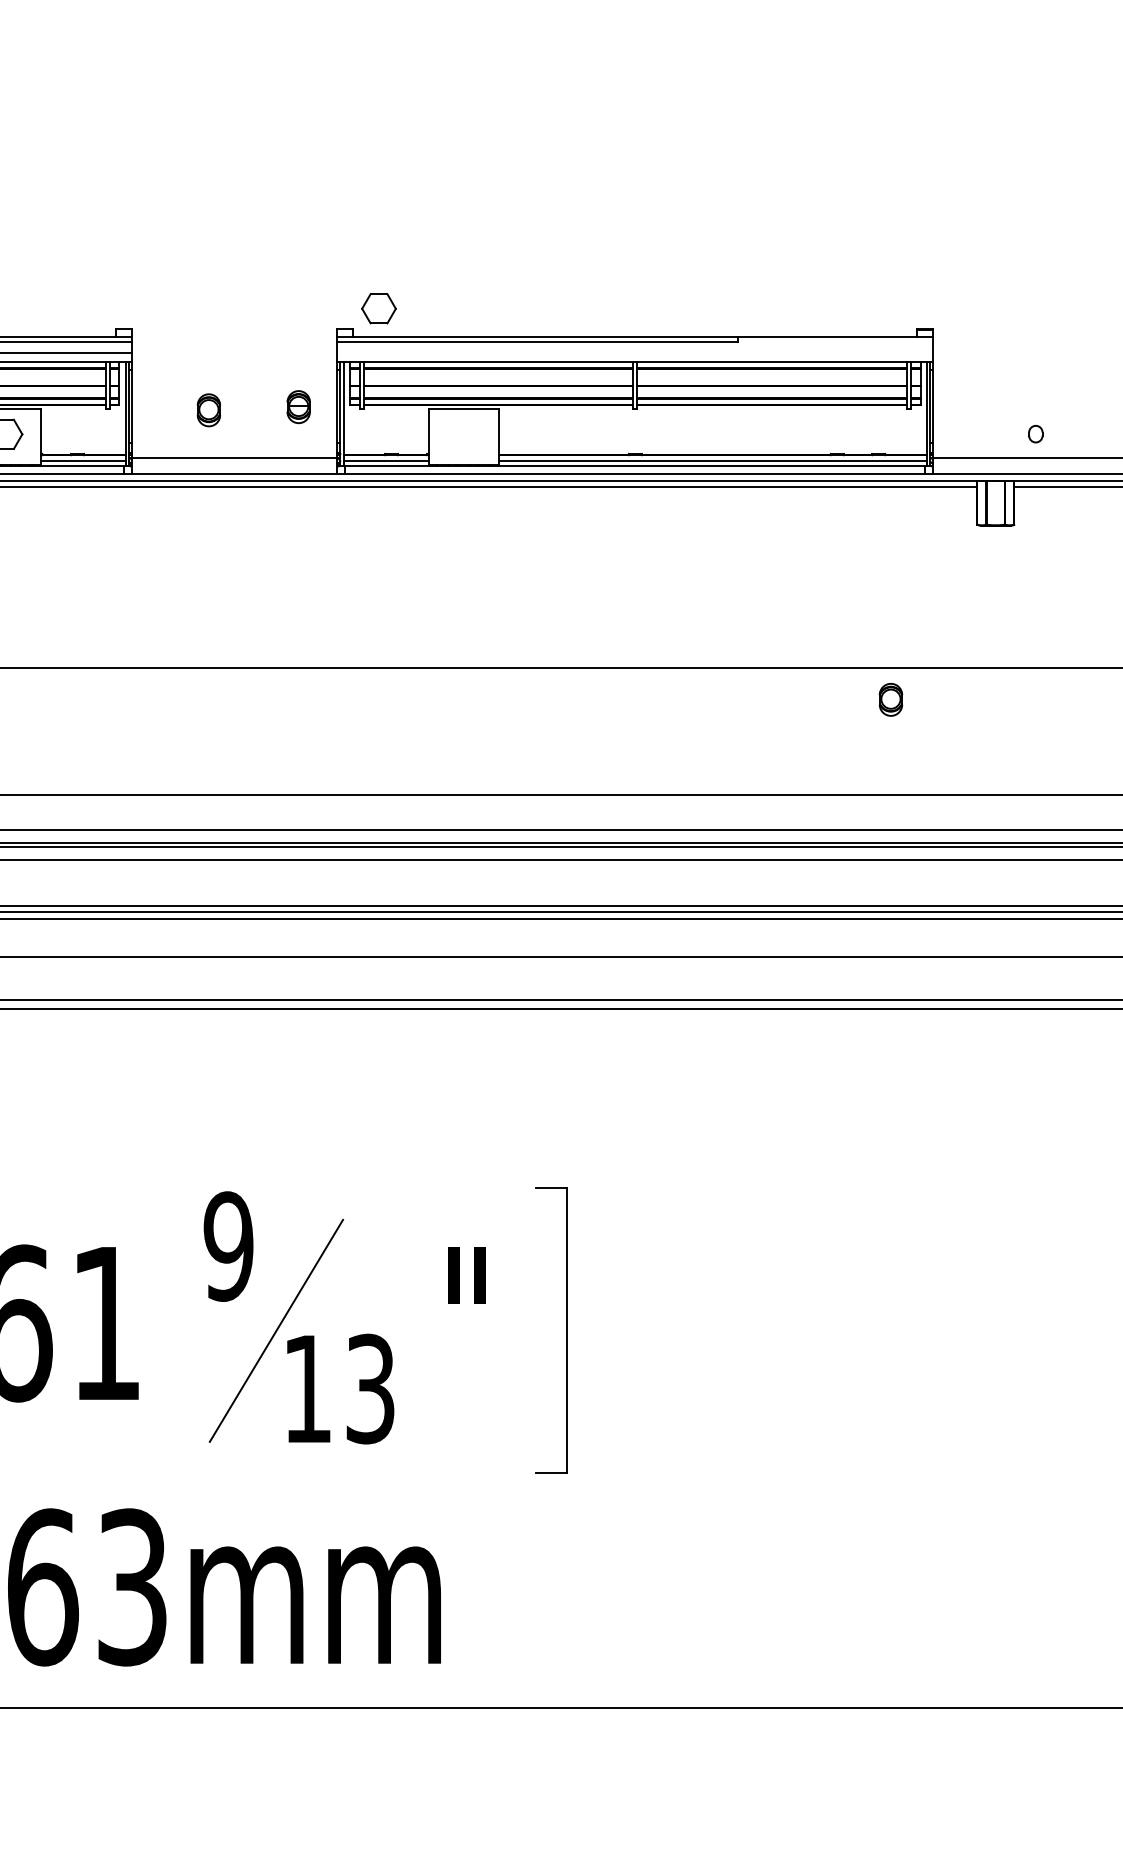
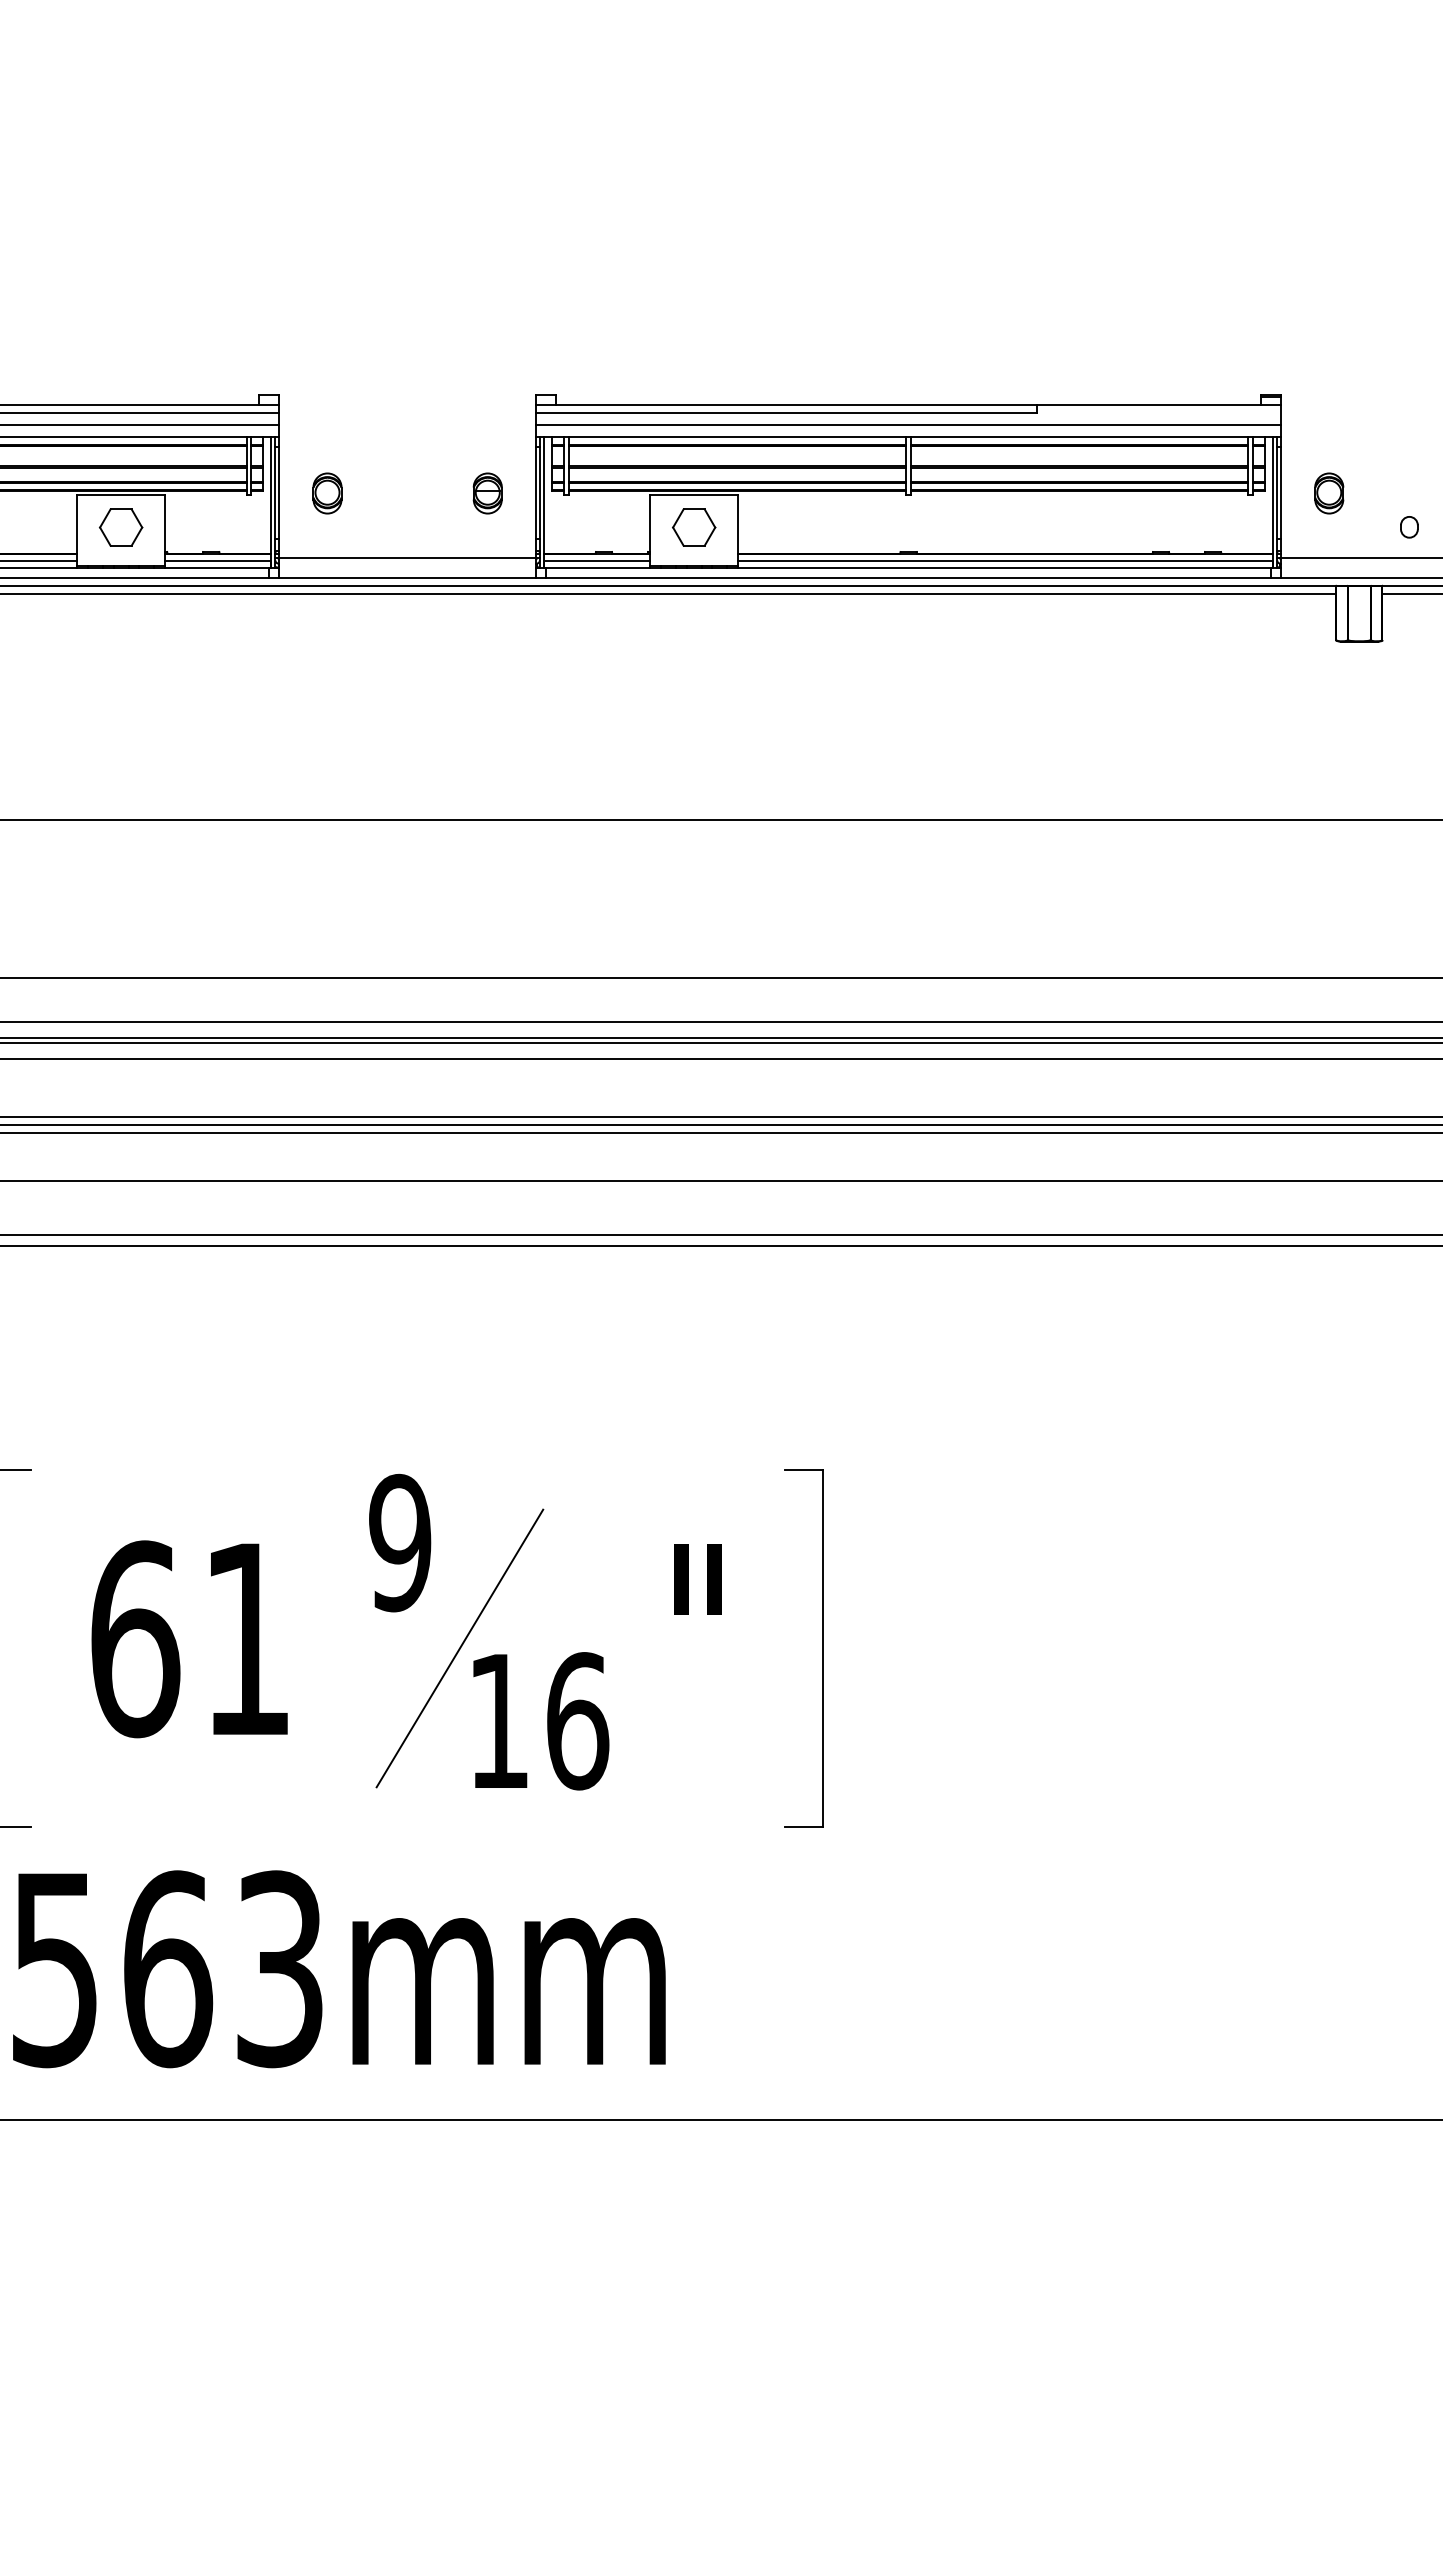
part: (379, 308) -> (694, 527), moved
line: (635, 352) -> (908, 425), added
part: (208, 410) -> (327, 493), moved
part: (891, 699) -> (1329, 493), moved
text: (371, 1389) -> (578, 1721), 13 -> 16

